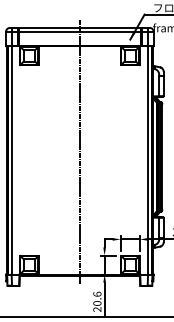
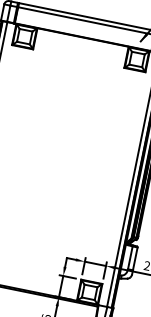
line: (79, 151) -> (58, 154), removed

